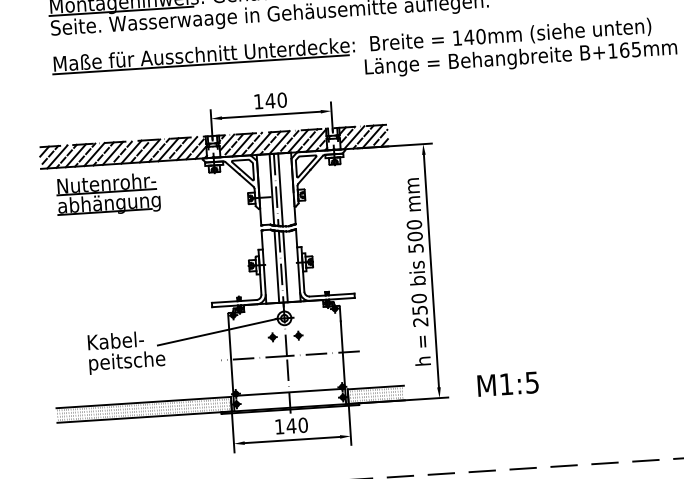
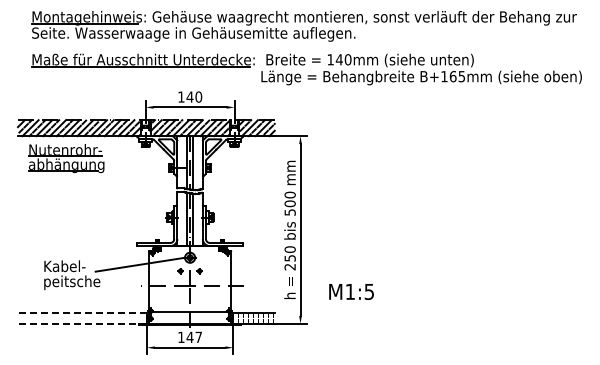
text: (508, 383) -> (351, 291), moved
line: (142, 403) -> (81, 313), solid -> dashed
line: (143, 416) -> (81, 323), solid -> dashed
text: (302, 425) -> (198, 337), 140 -> 147

